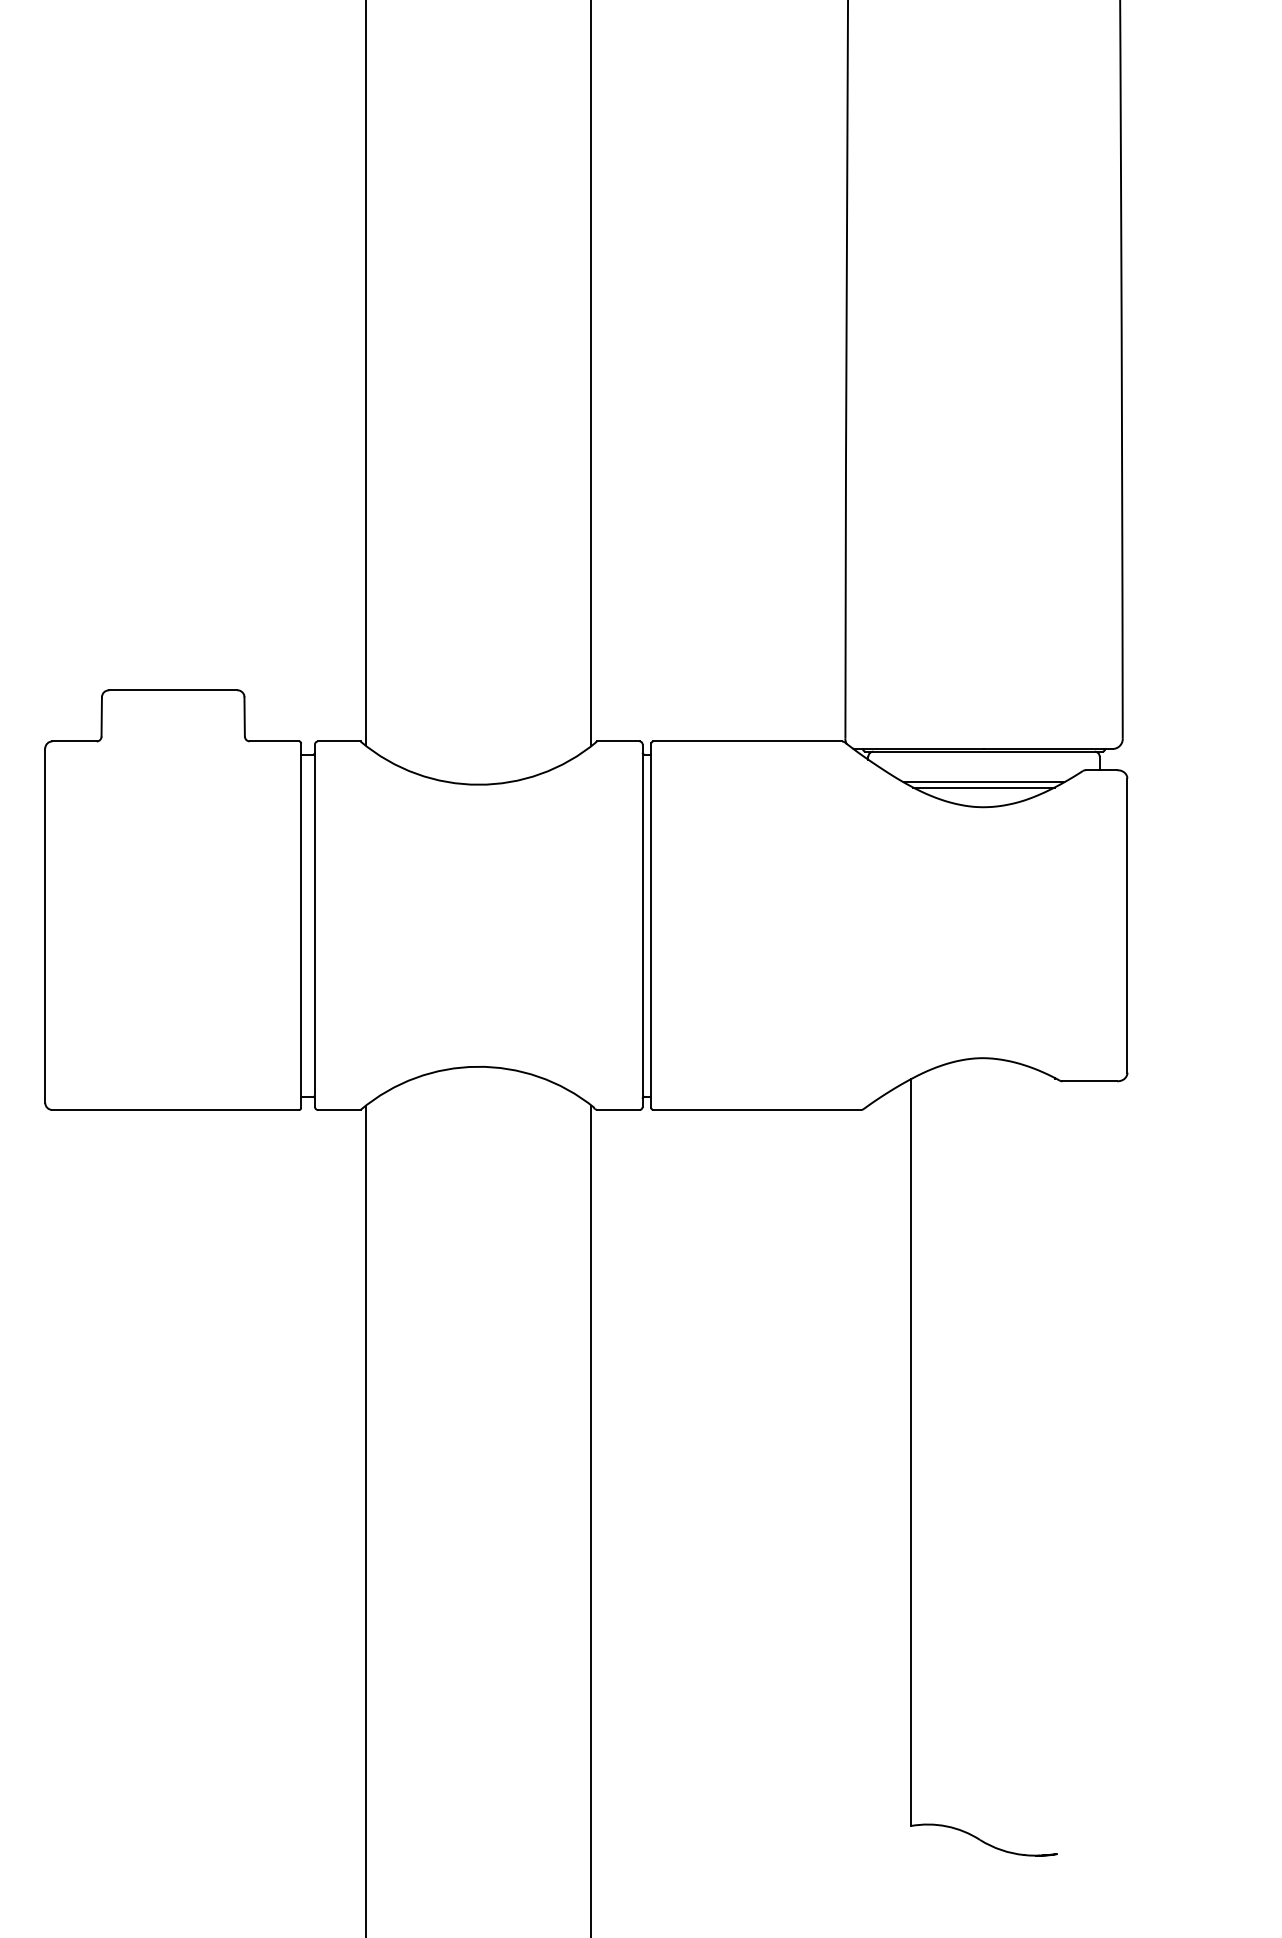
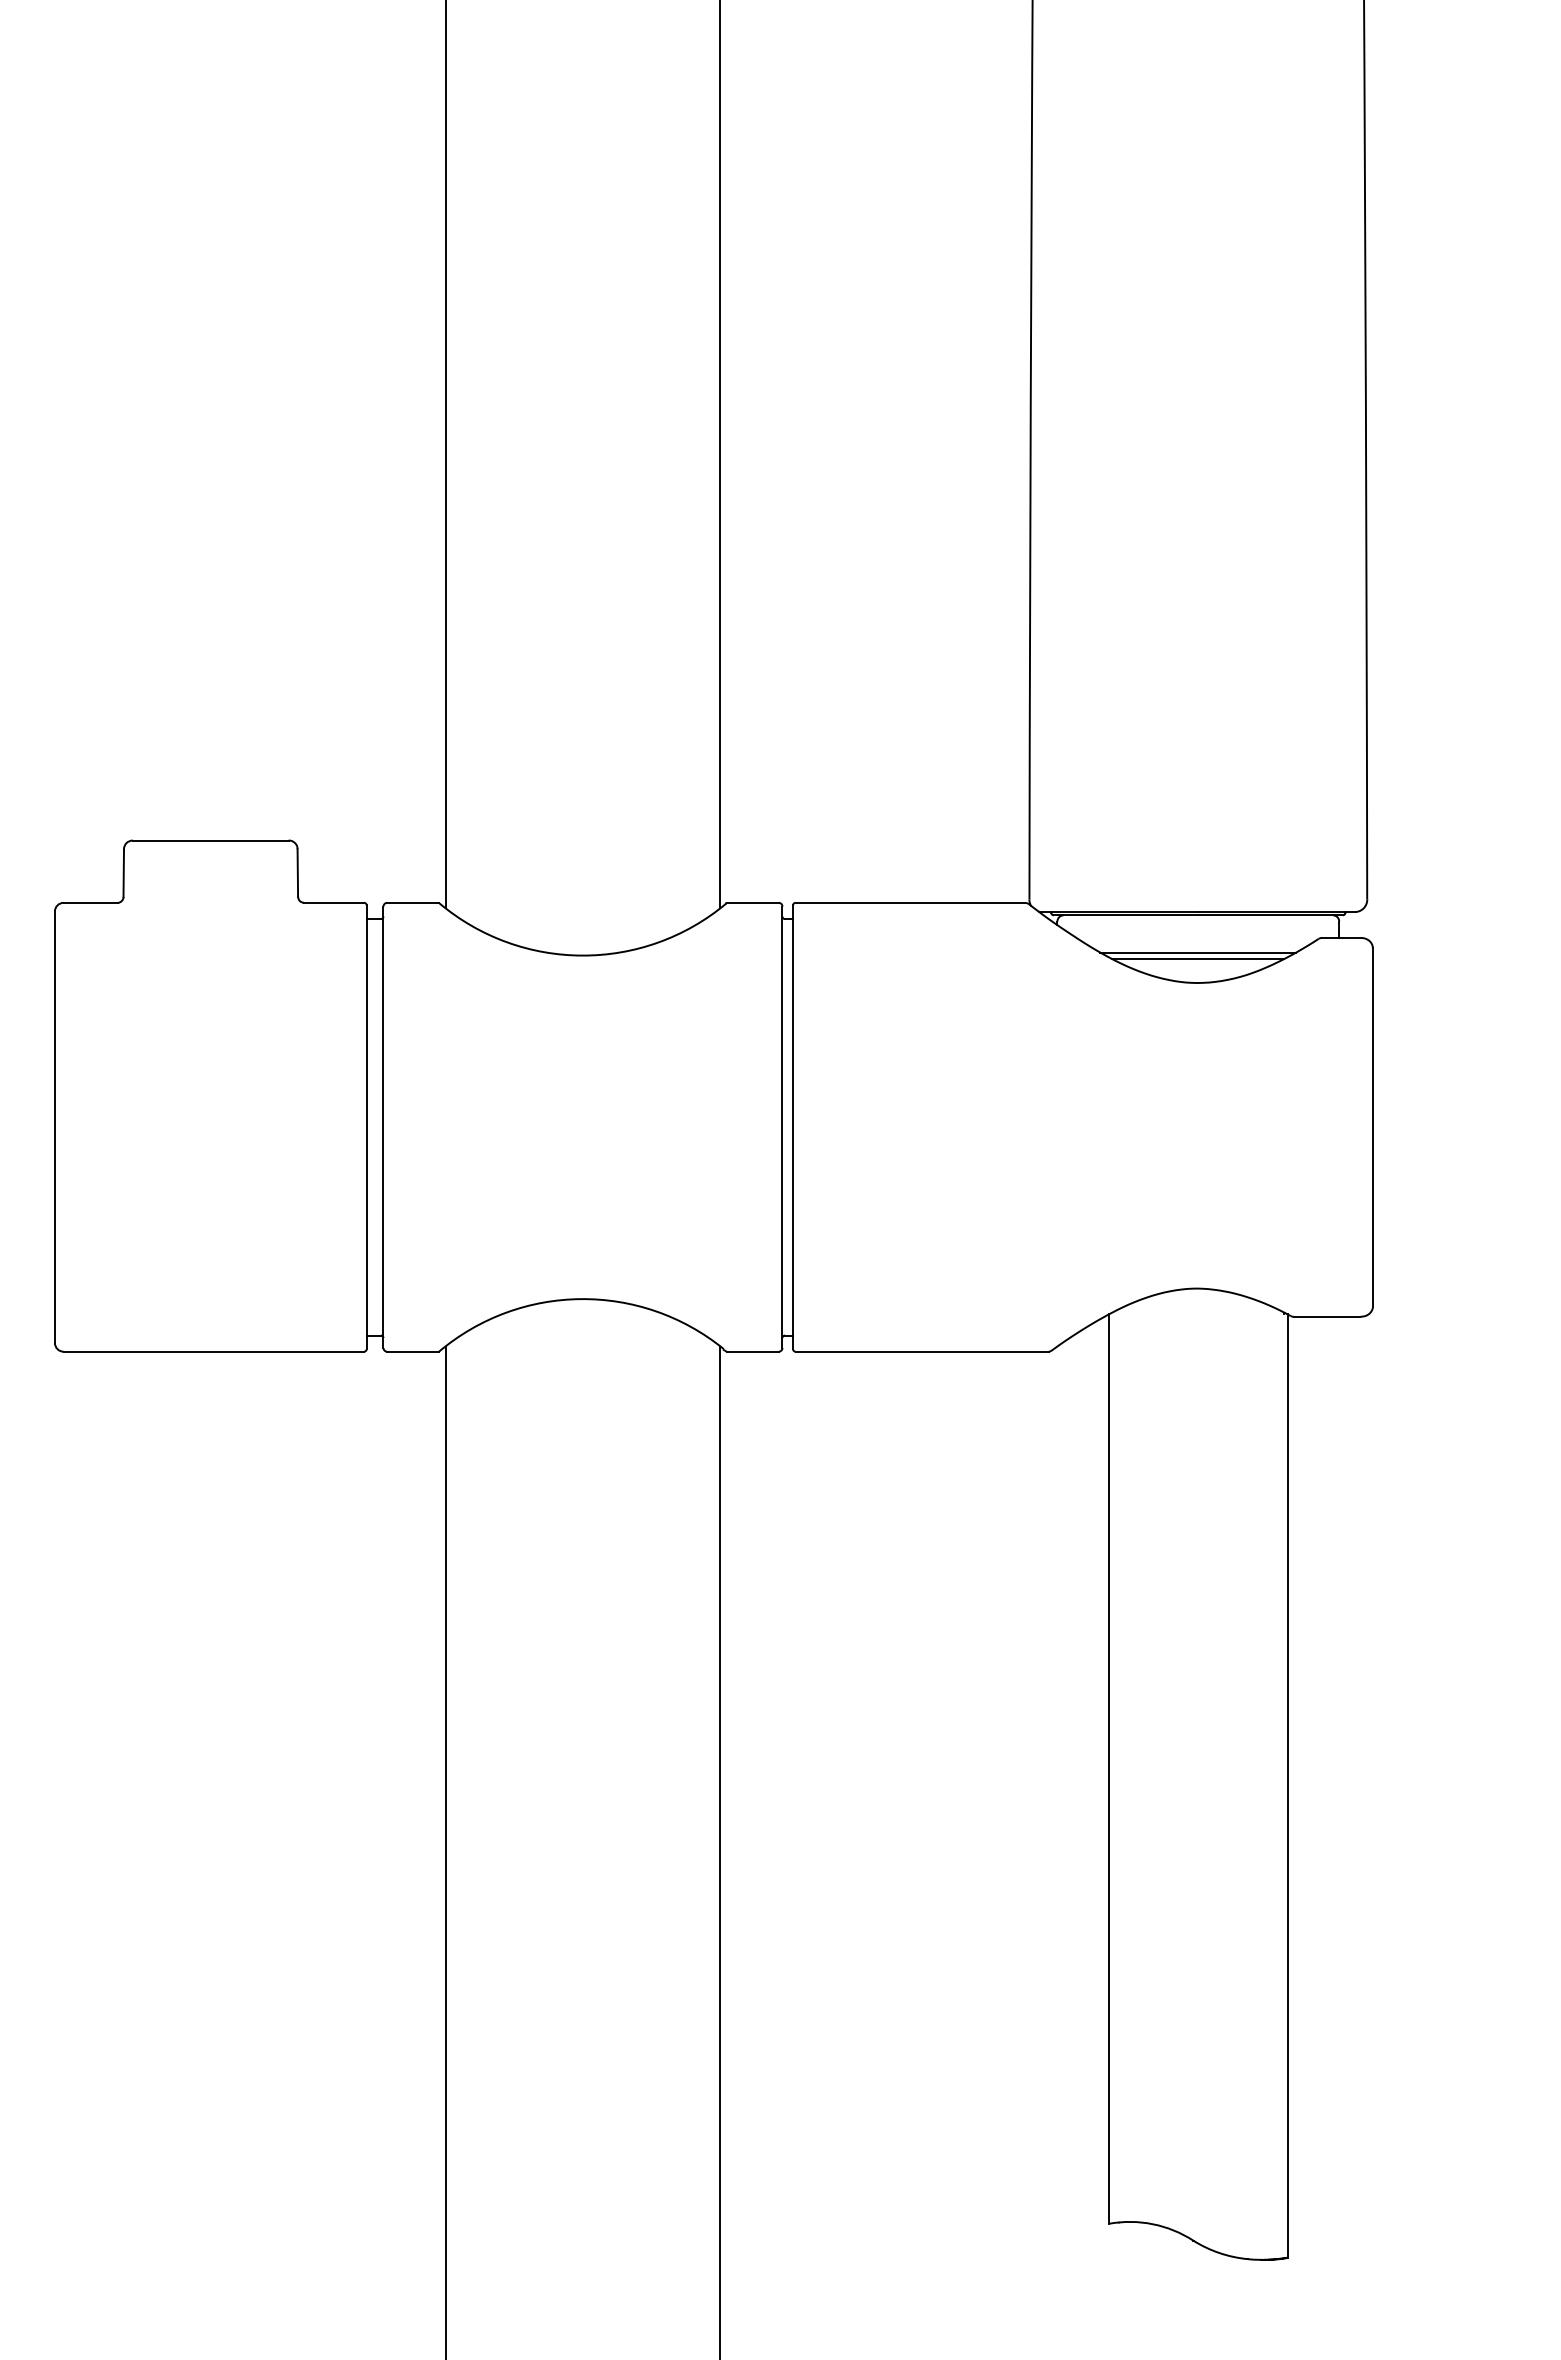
line: (1057, 1466) -> (1287, 1785), added

